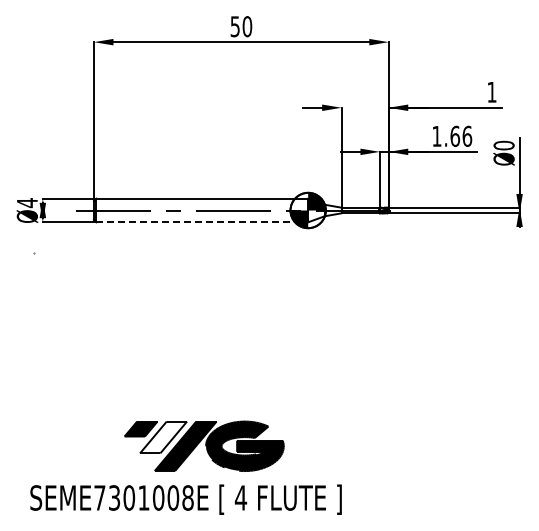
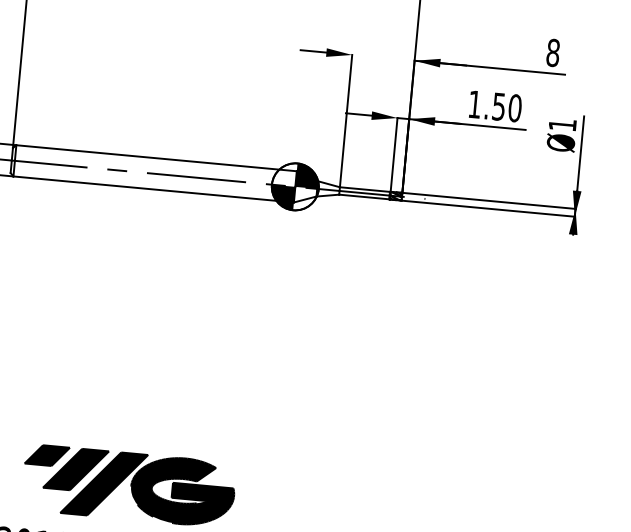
text: (491, 91) -> (552, 51), 1 -> 8
text: (461, 135) -> (507, 106), 1.66 -> 1.50
text: (503, 145) -> (561, 124), Ø0 -> Ø1
line: (202, 222) -> (153, 189), dashed -> solid
fill: (163, 437) -> (75, 469), added

